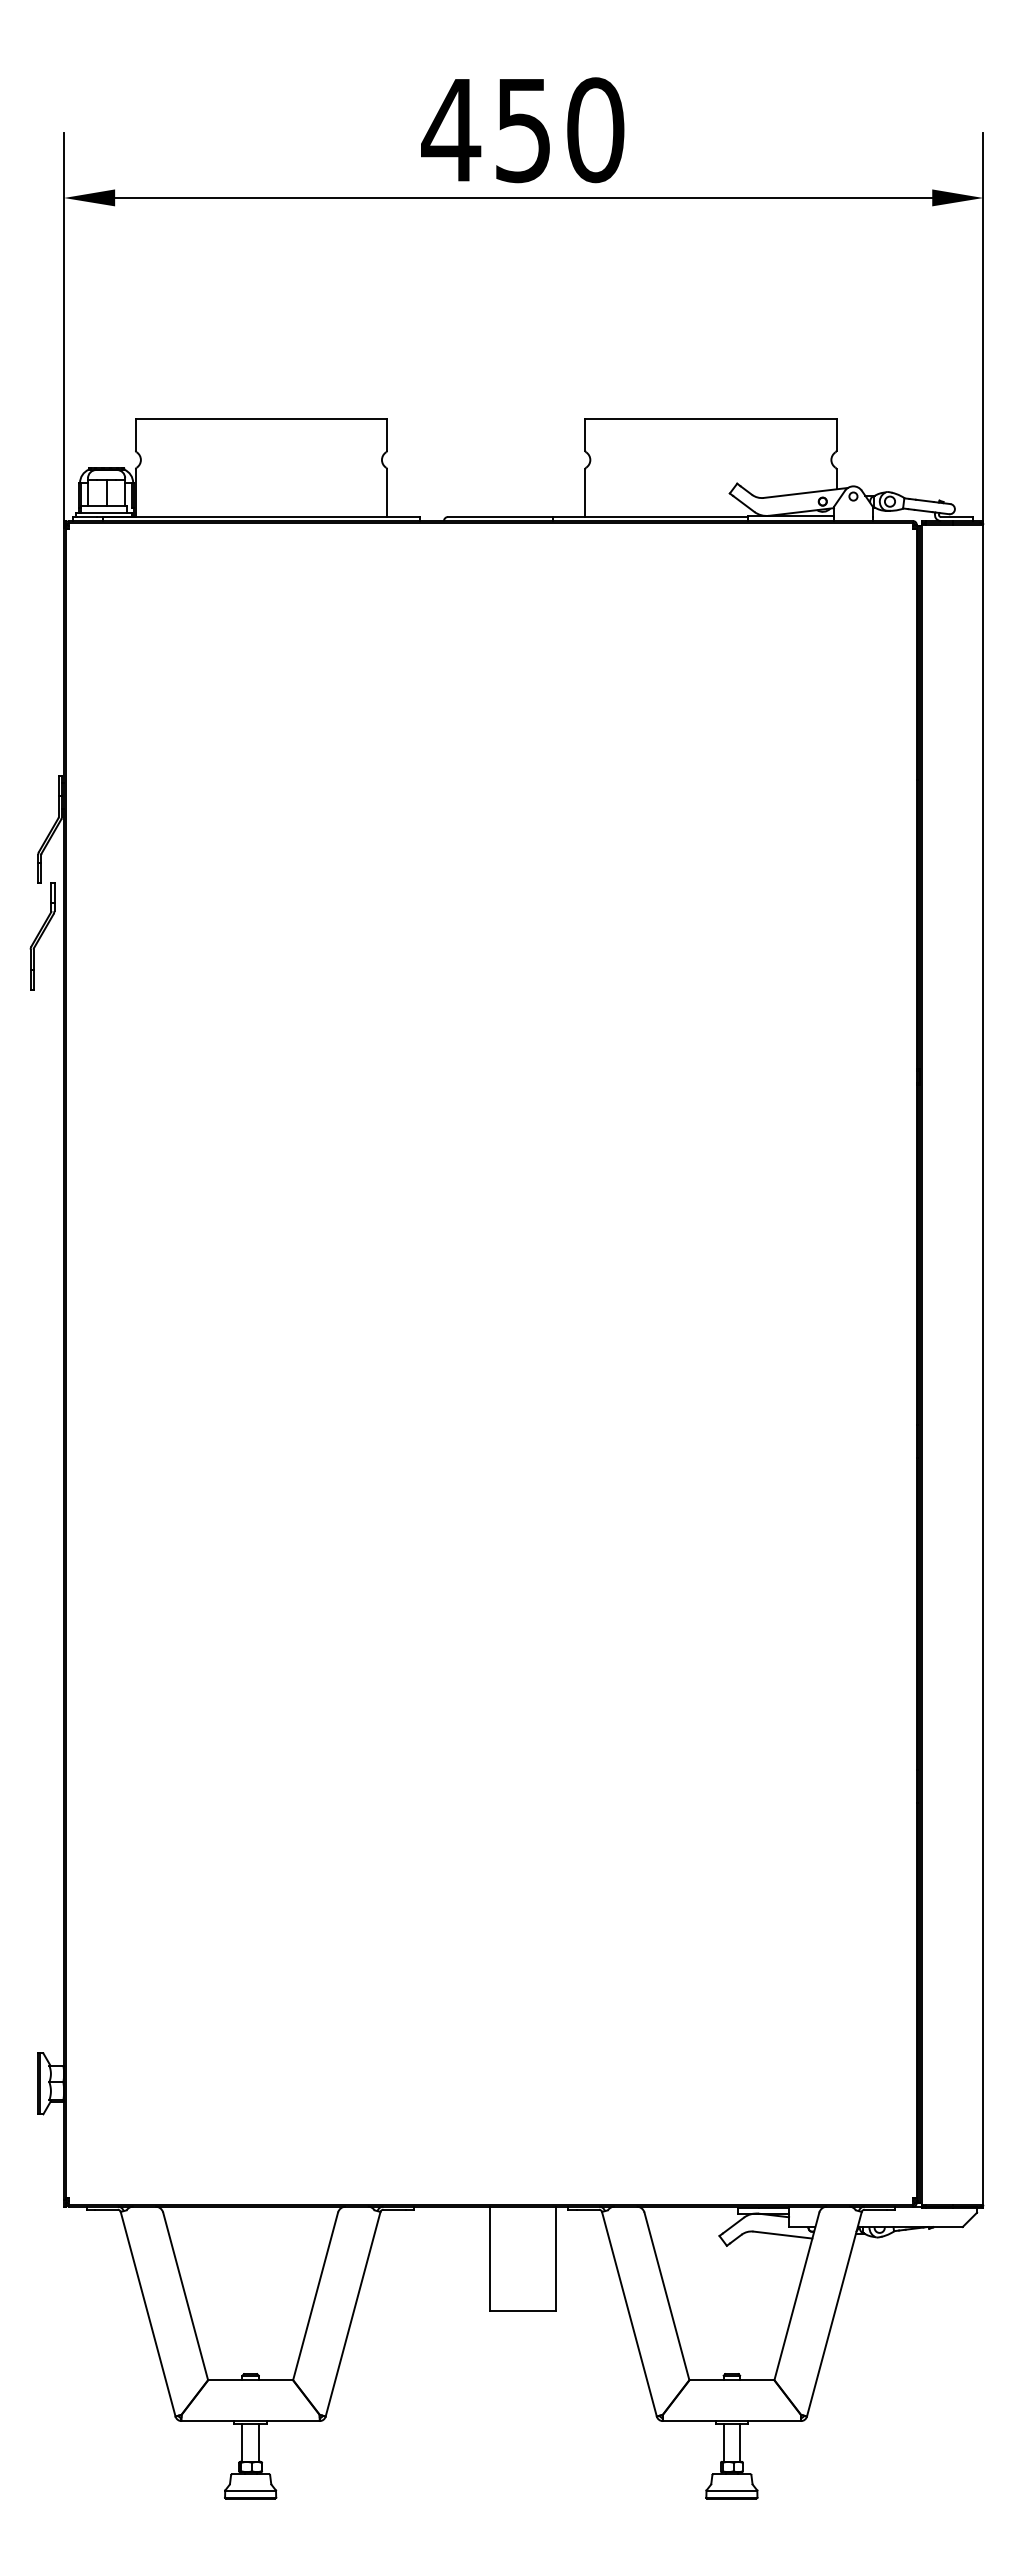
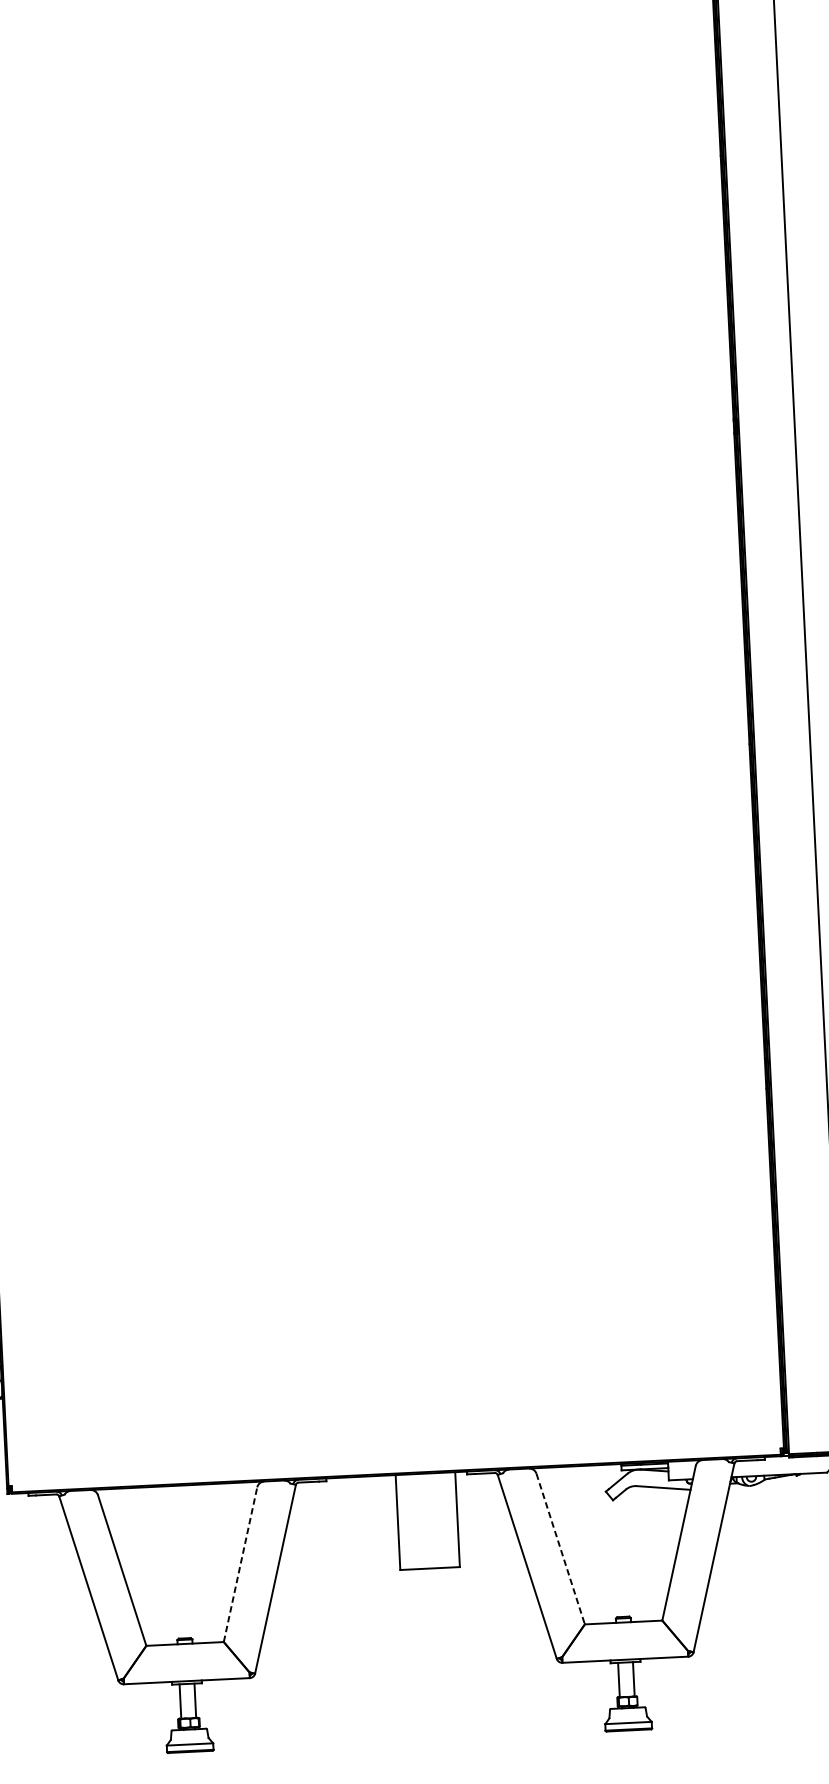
line: (315, 2296) -> (240, 1564), solid -> dashed
line: (666, 2296) -> (560, 1549), solid -> dashed

